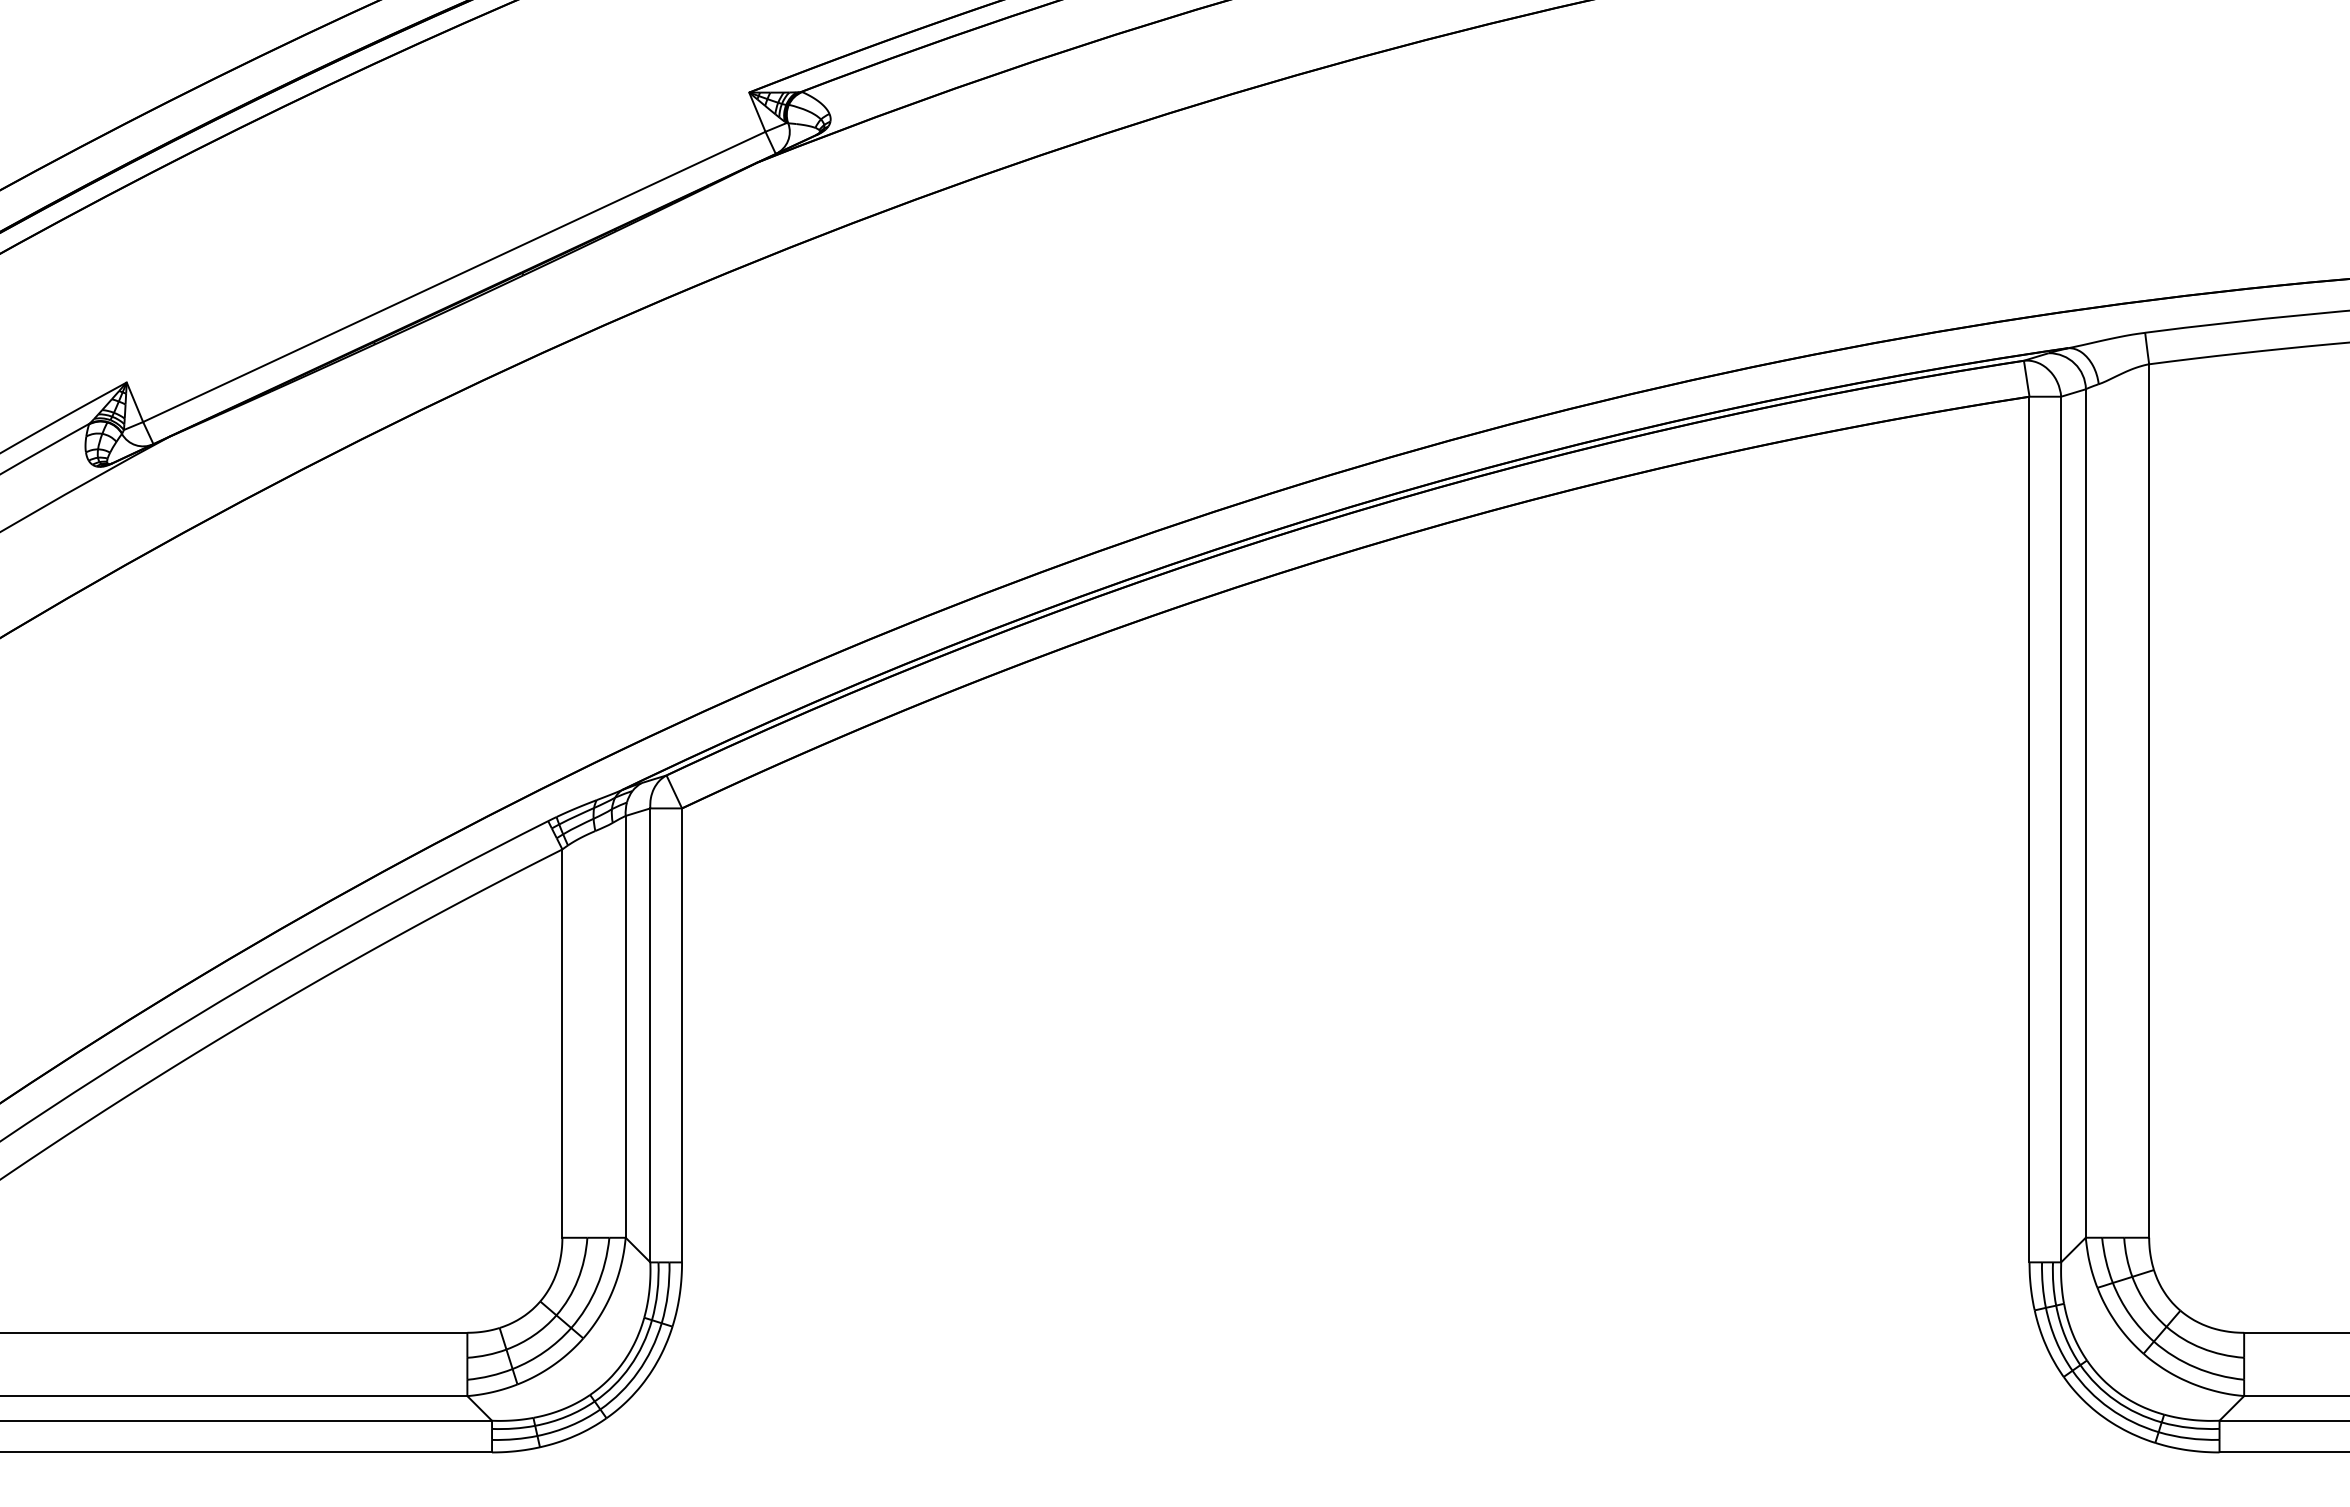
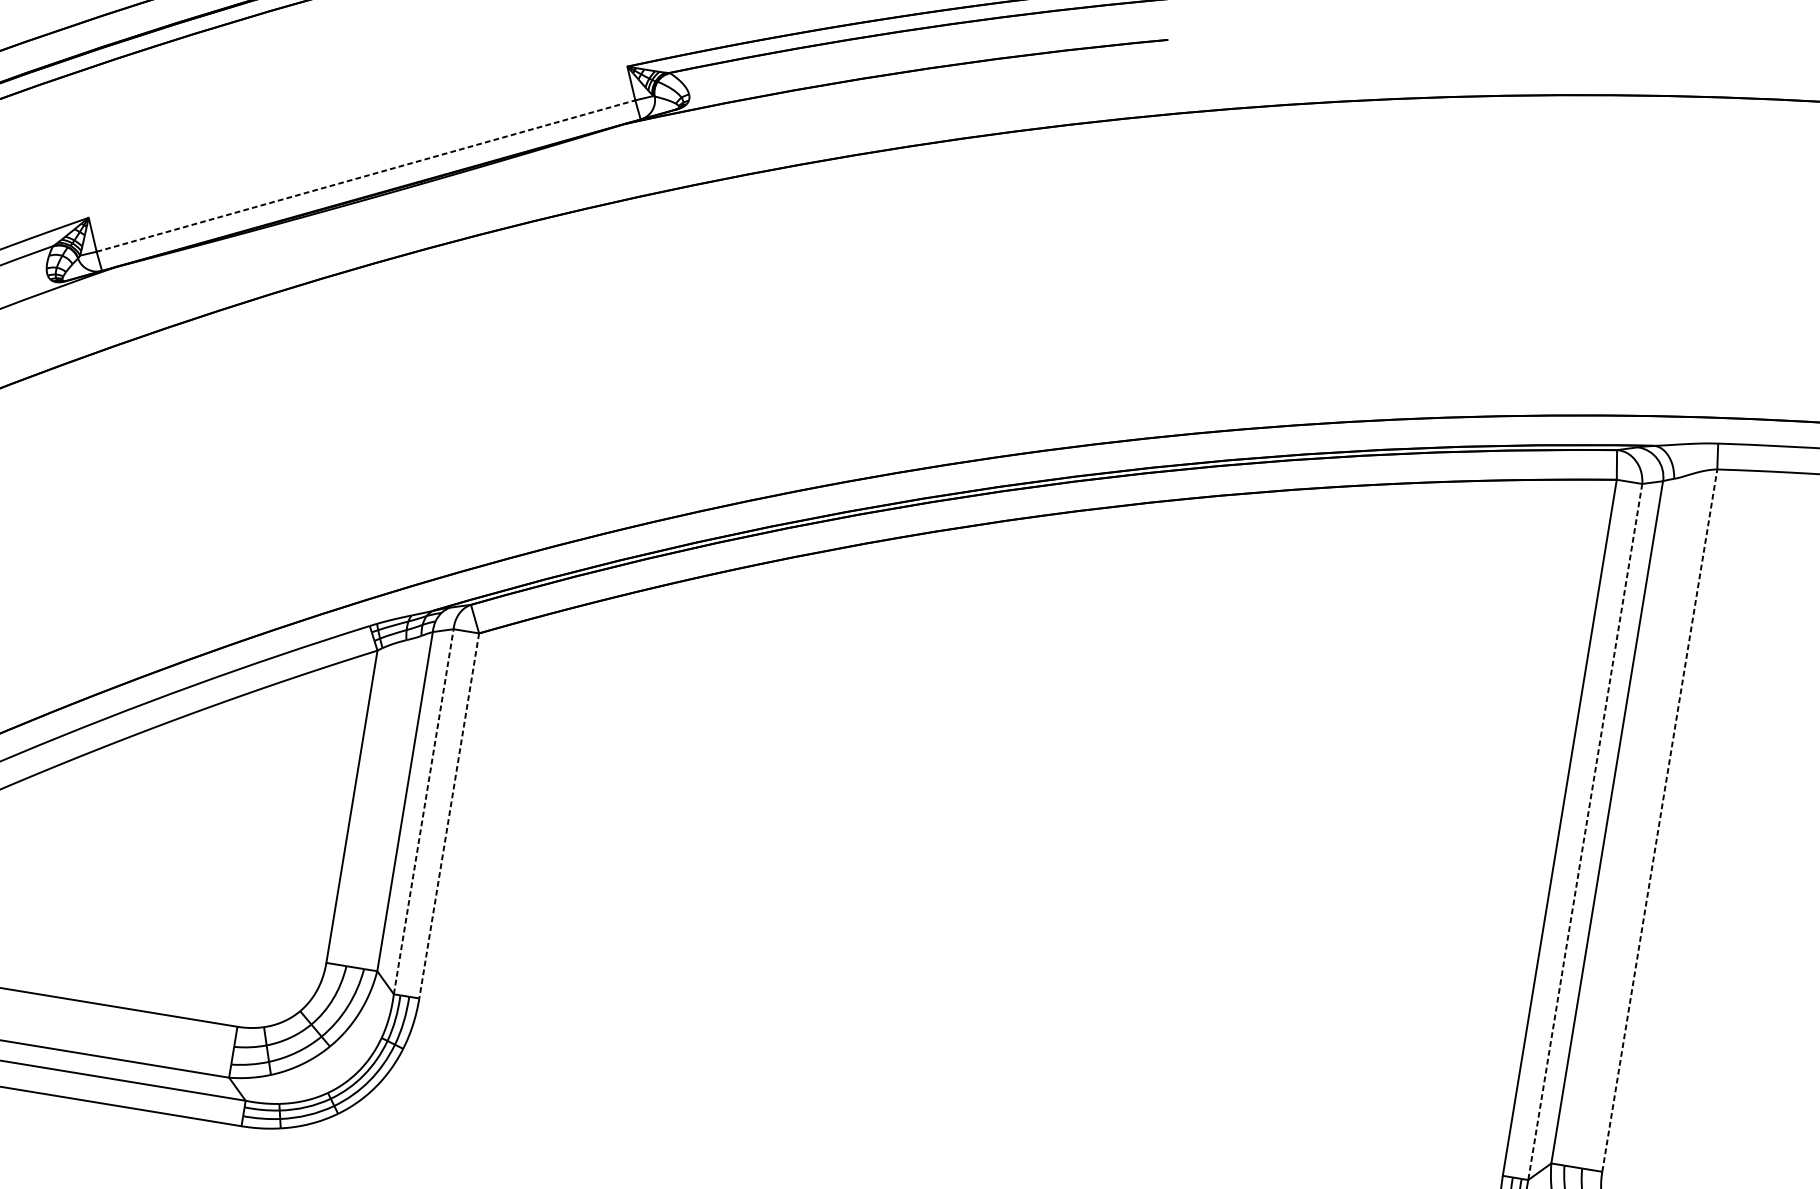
line: (454, 276) -> (366, 175), solid -> dashed
line: (2149, 801) -> (1660, 821), solid -> dashed
line: (2061, 829) -> (1585, 831), solid -> dashed
line: (650, 1035) -> (423, 811), solid -> dashed
line: (682, 1035) -> (449, 816), solid -> dashed

